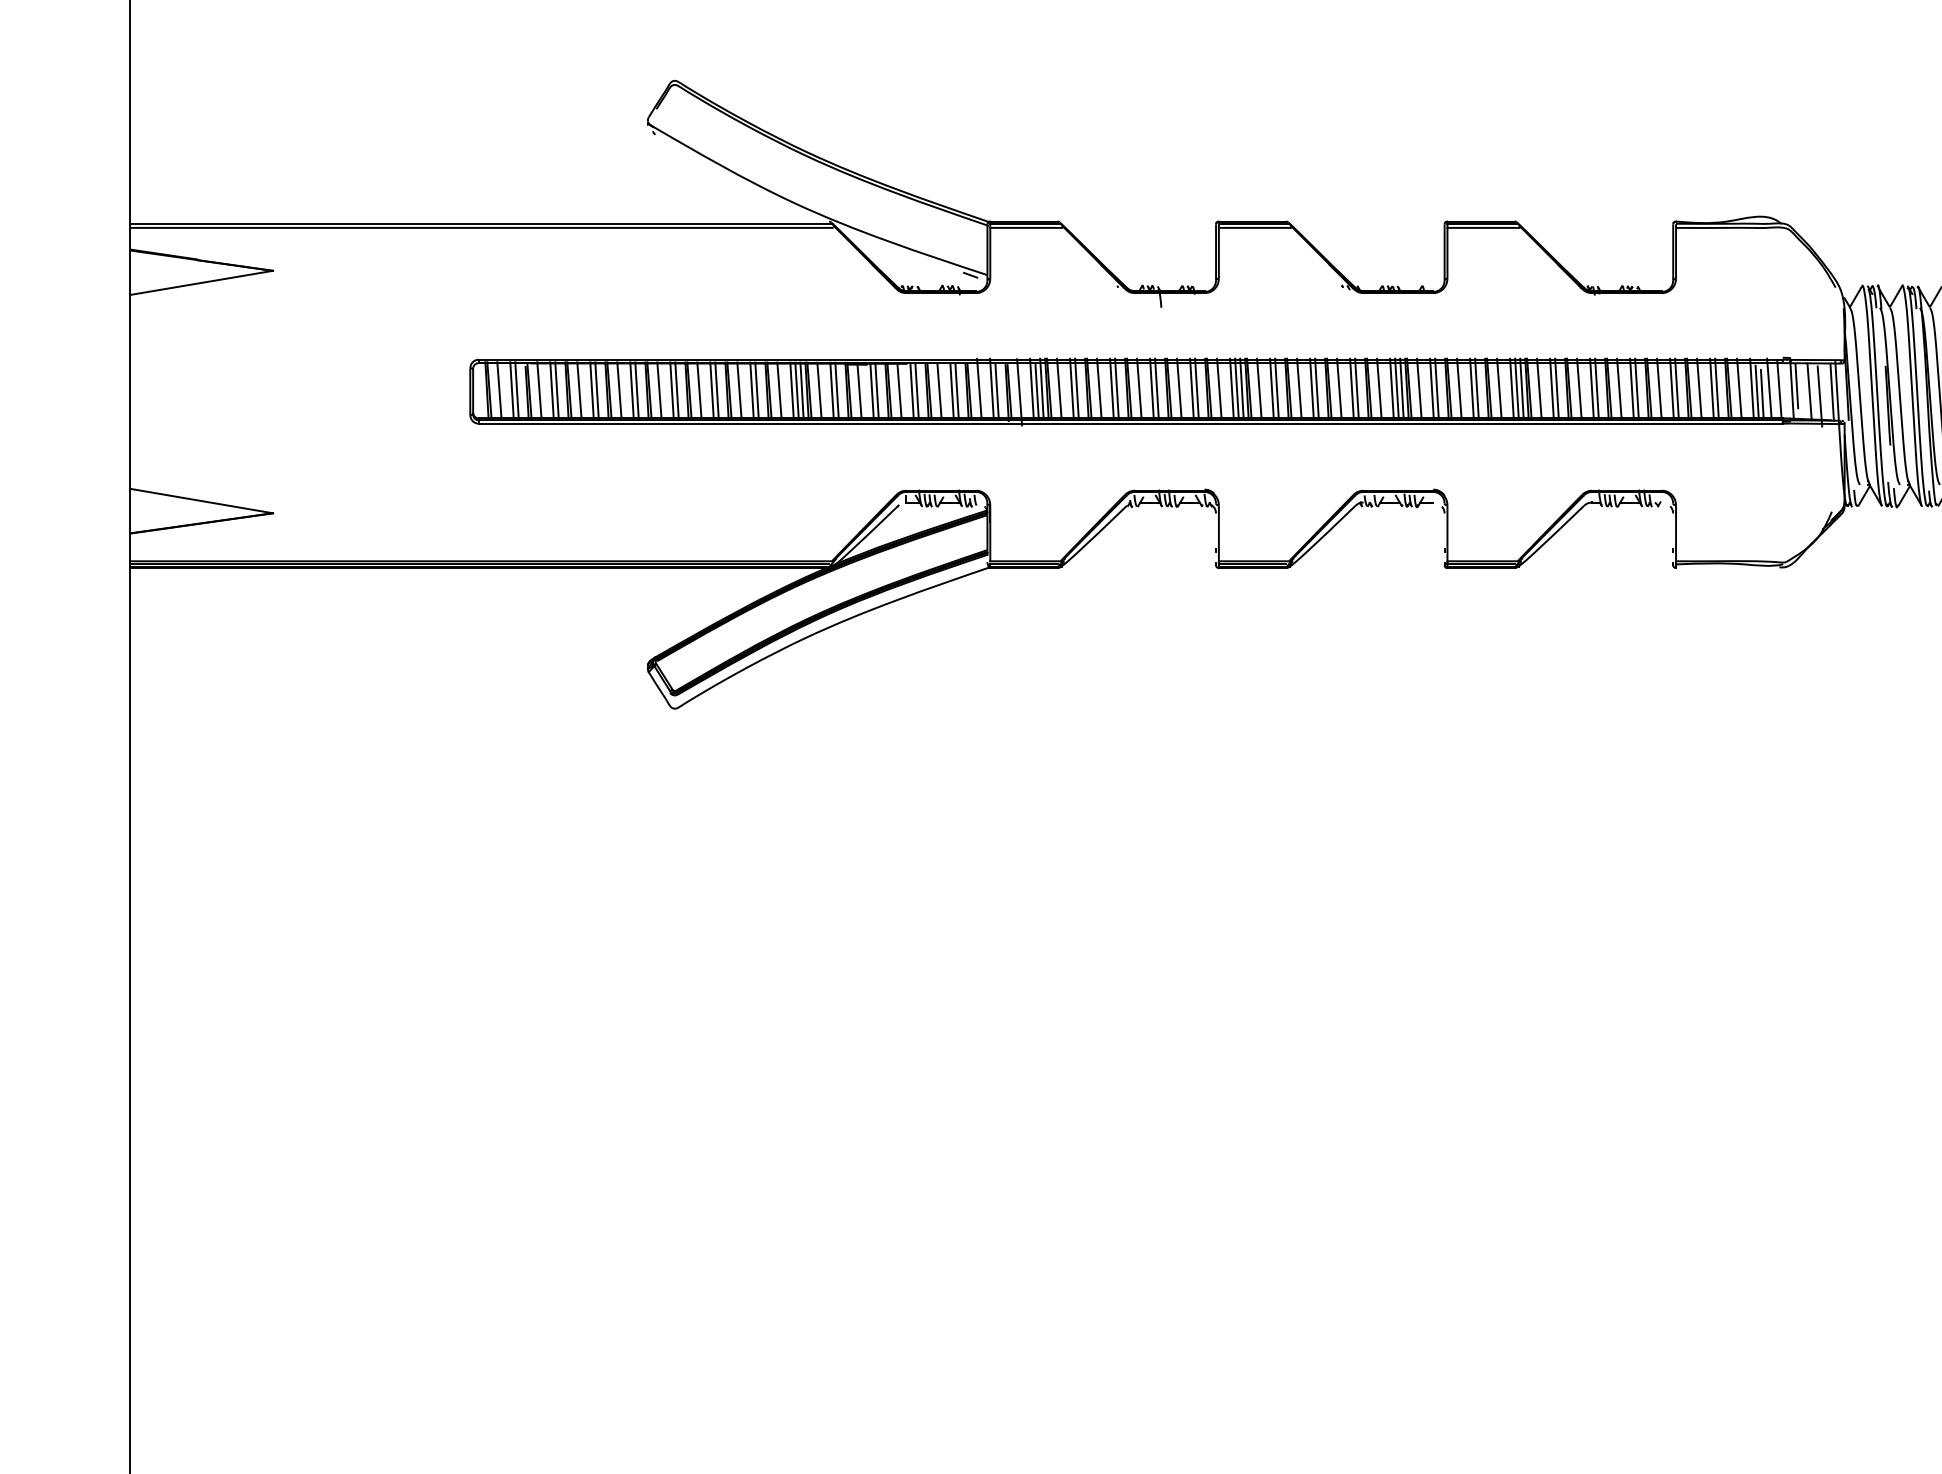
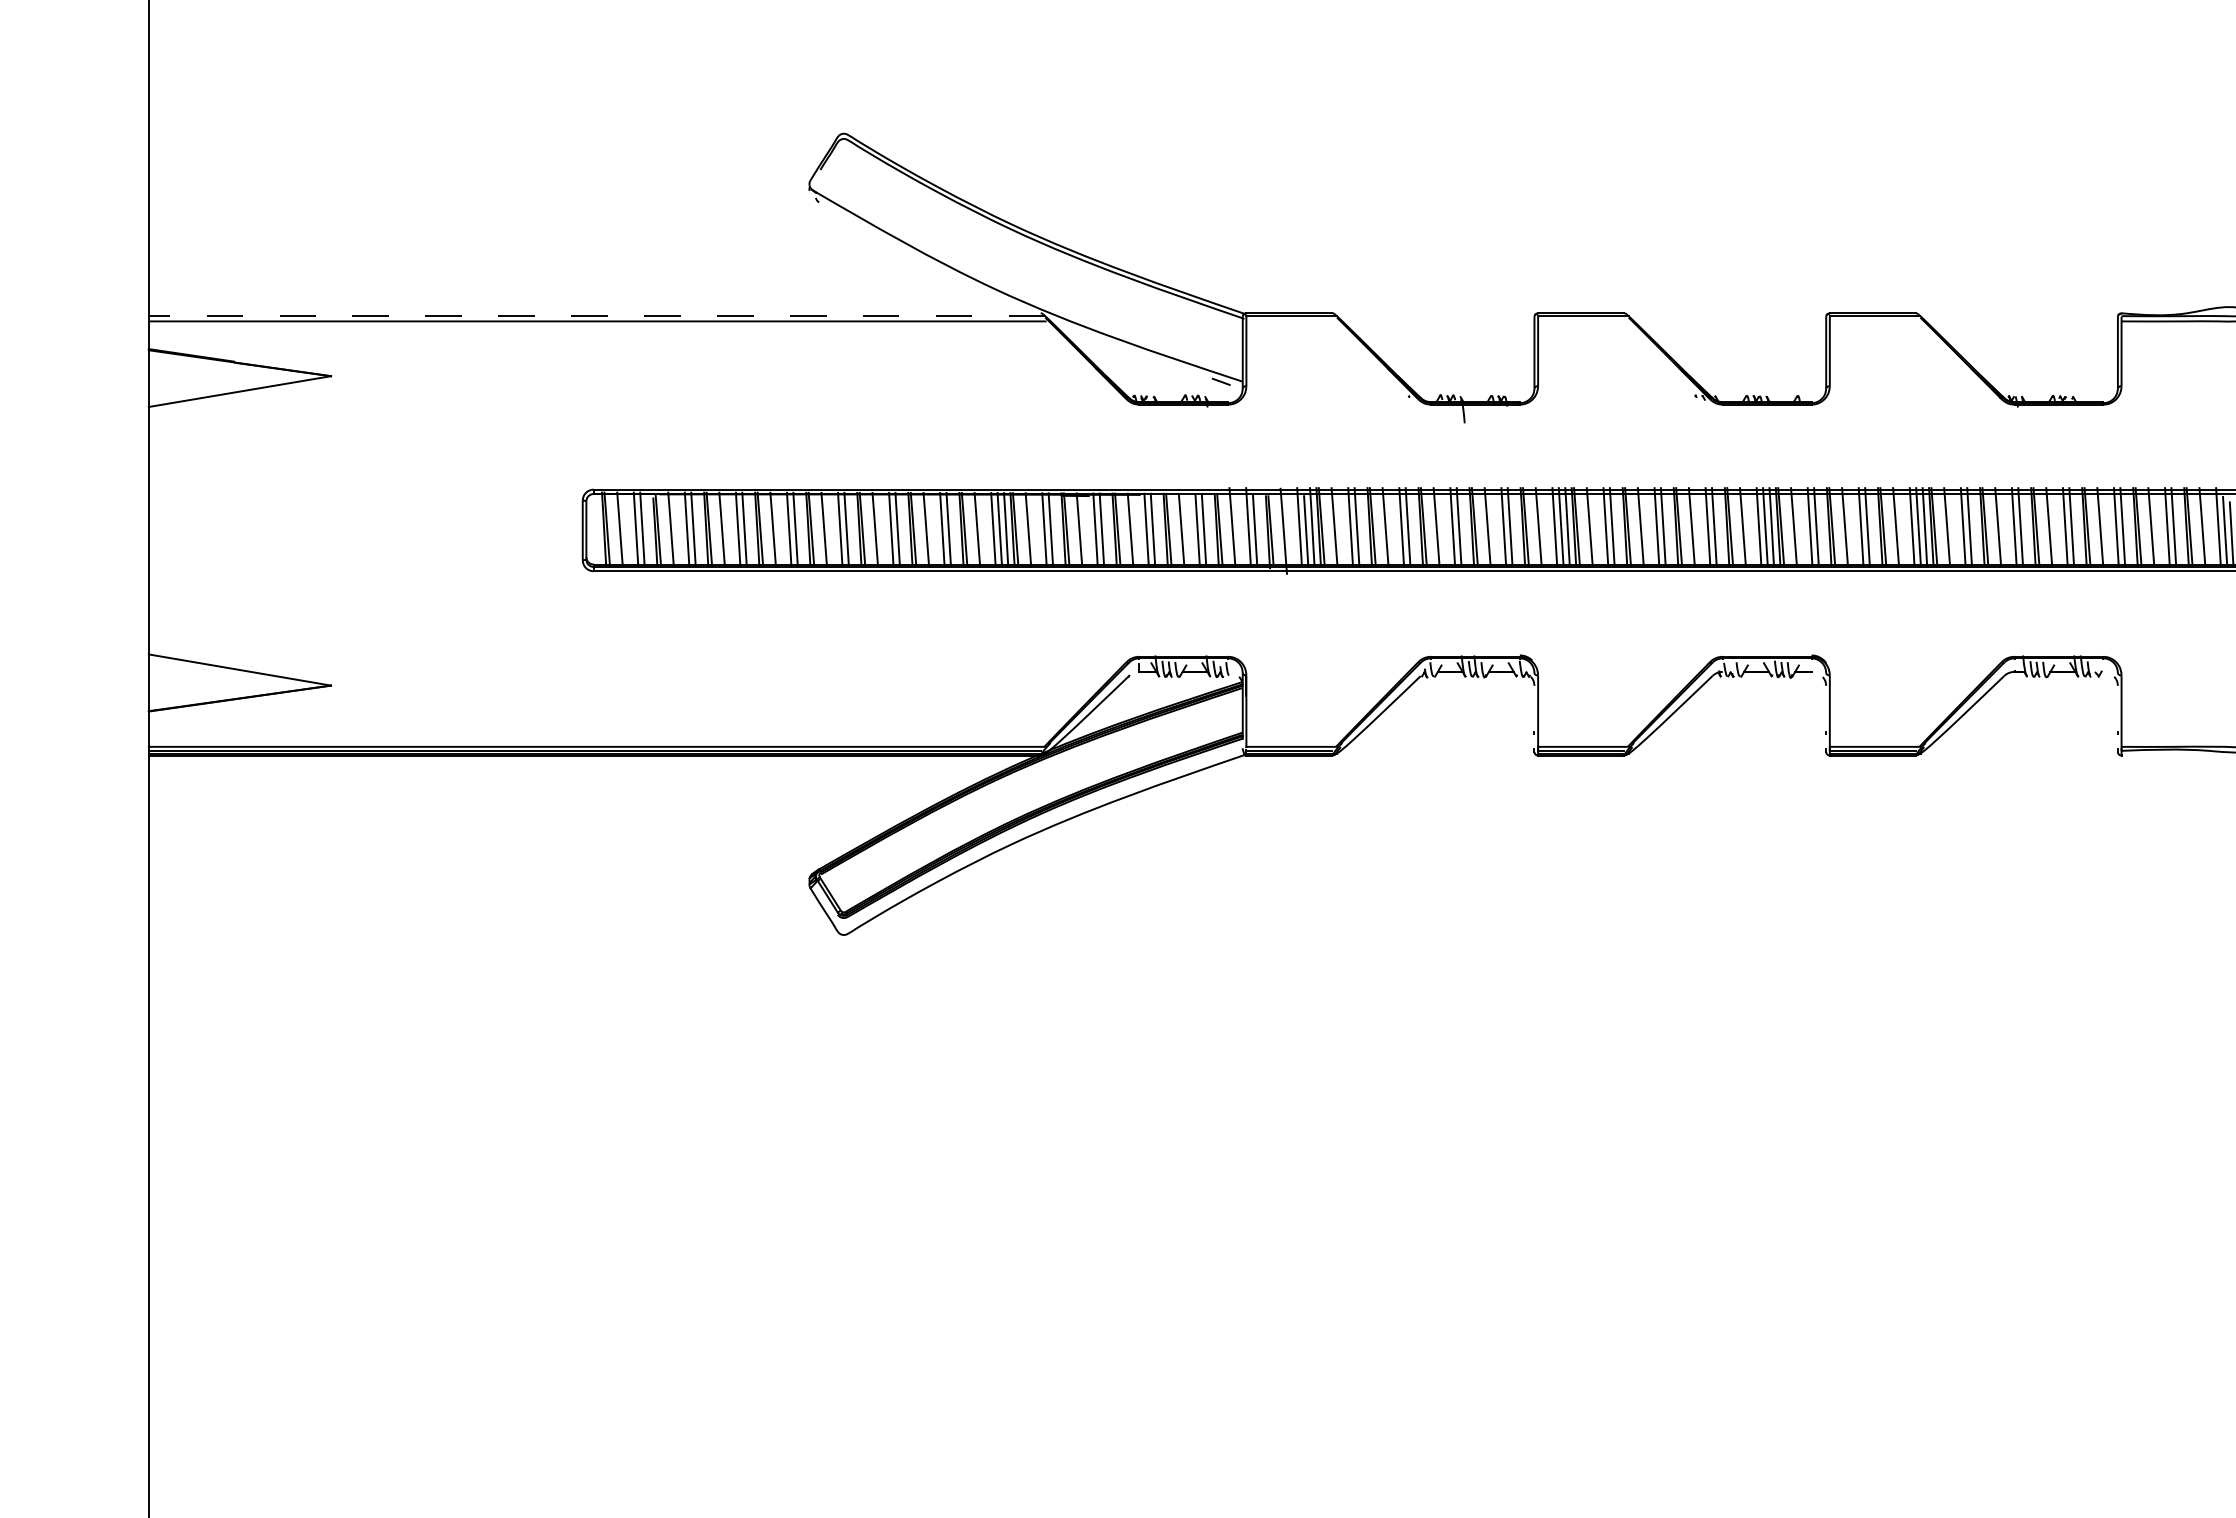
line: (480, 223) -> (595, 315), solid -> dashed
line: (1026, 227) -> (1292, 320), removed
line: (1254, 227) -> (1583, 320), removed
line: (1483, 227) -> (1875, 320), removed

